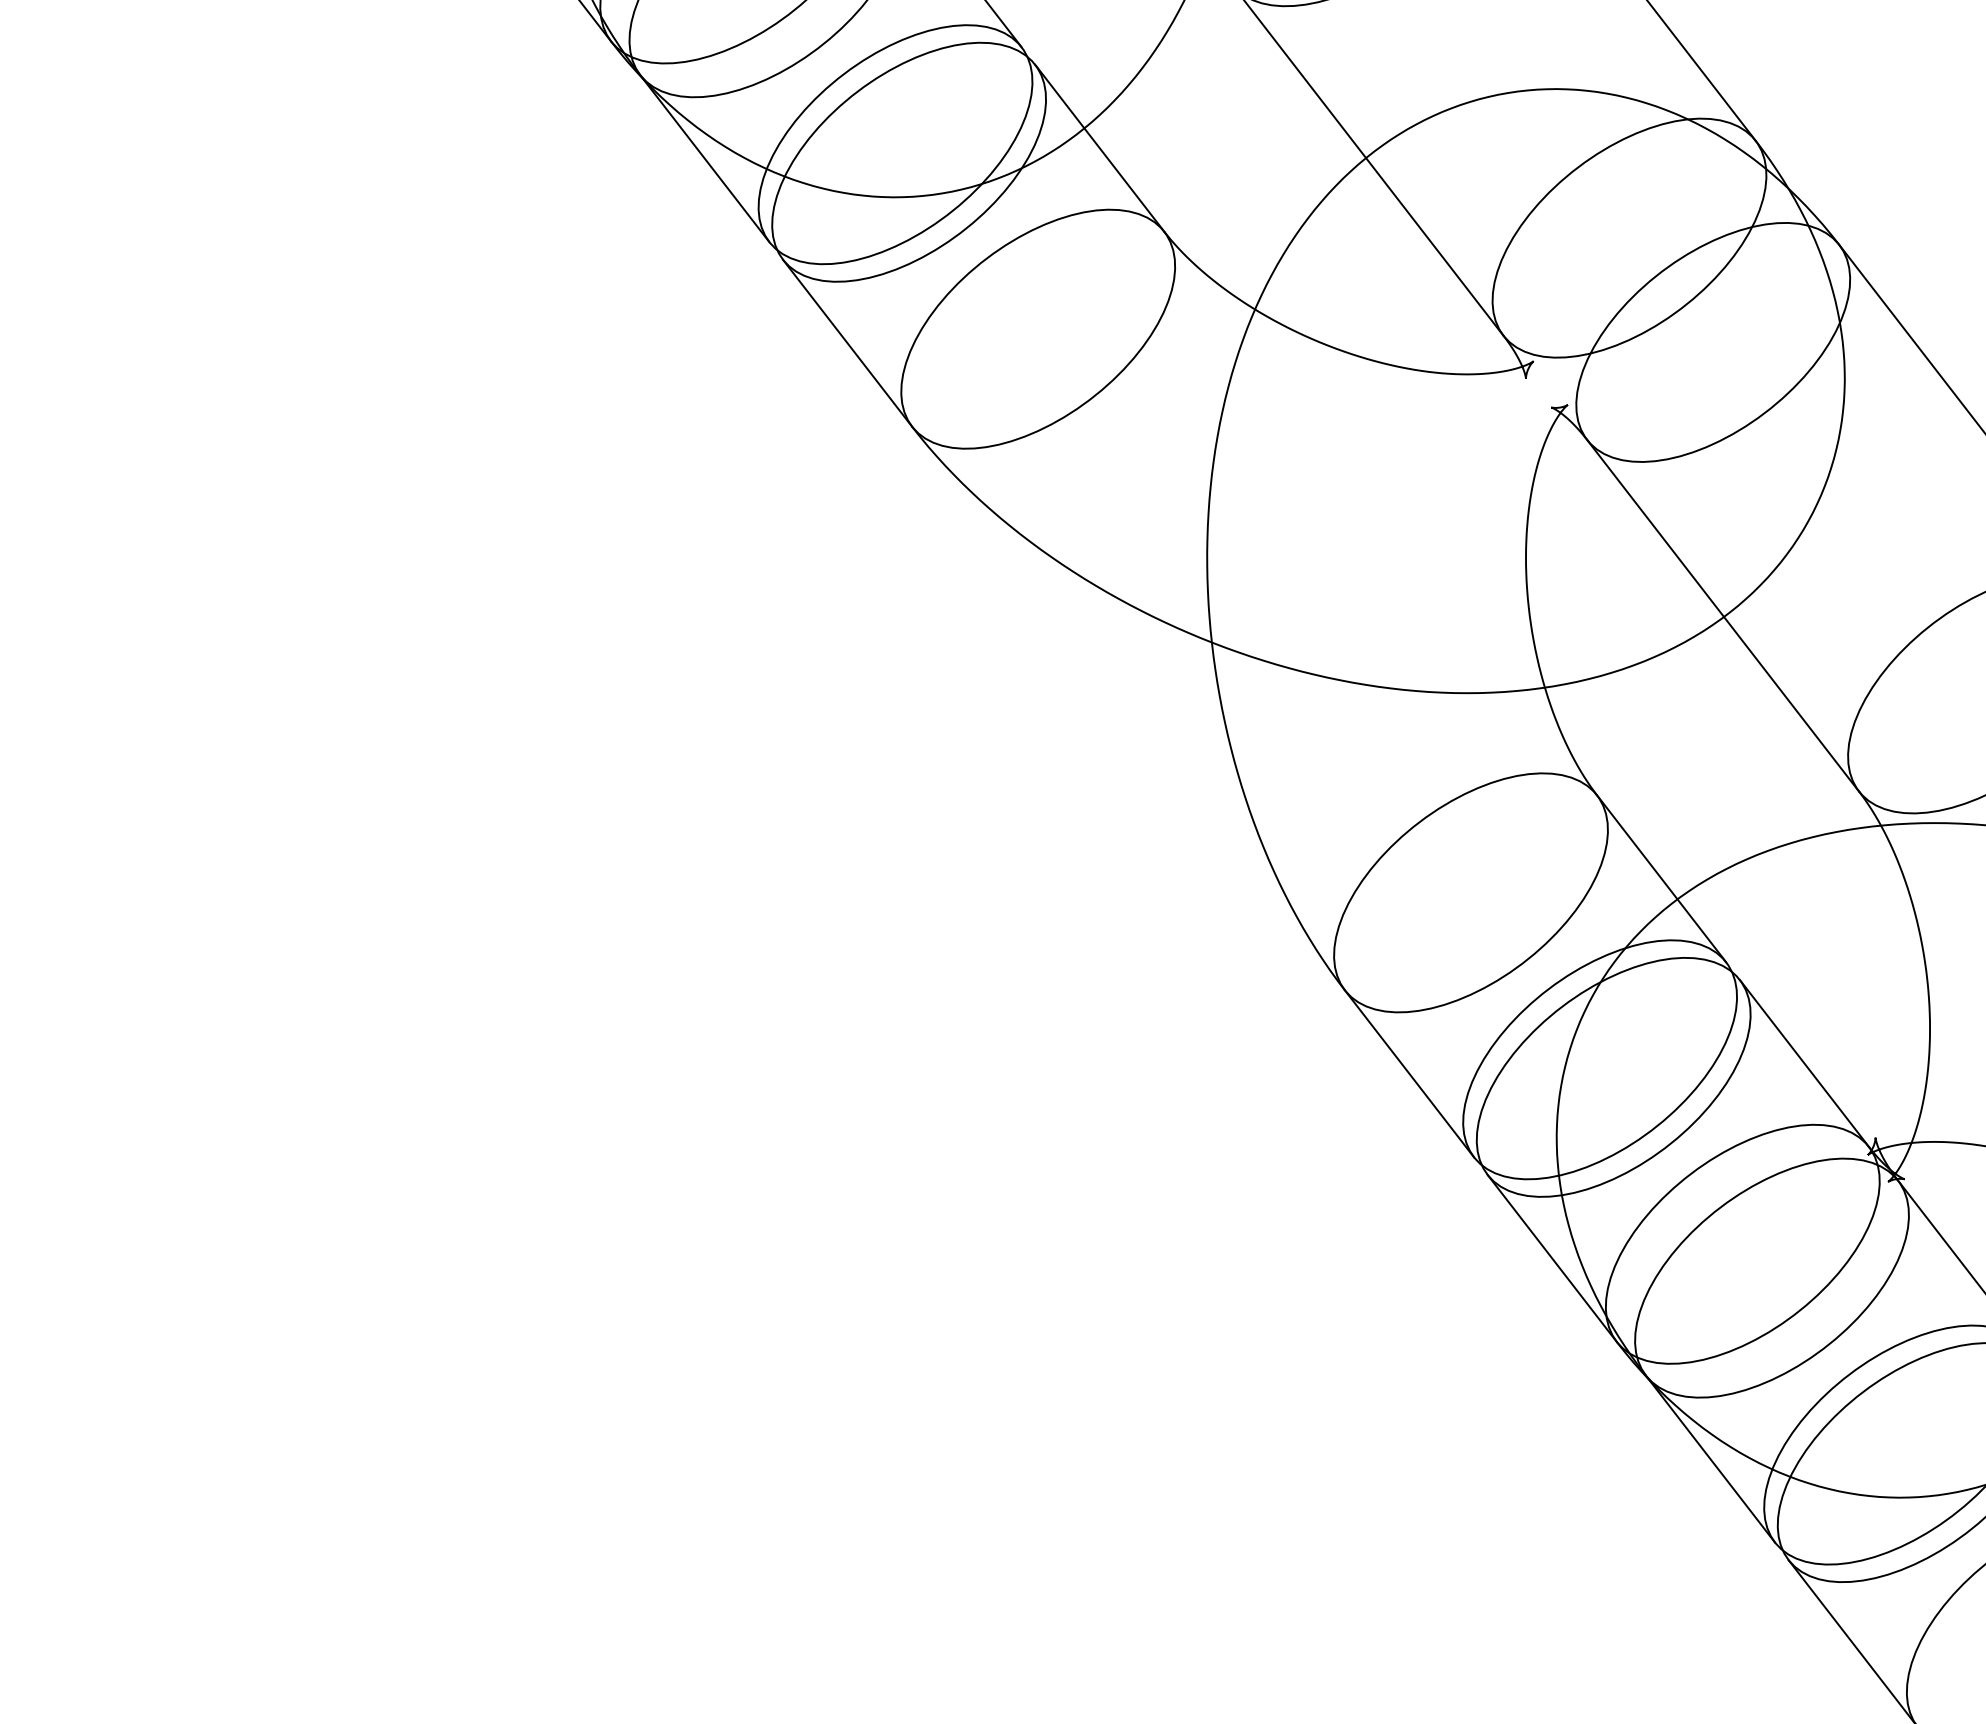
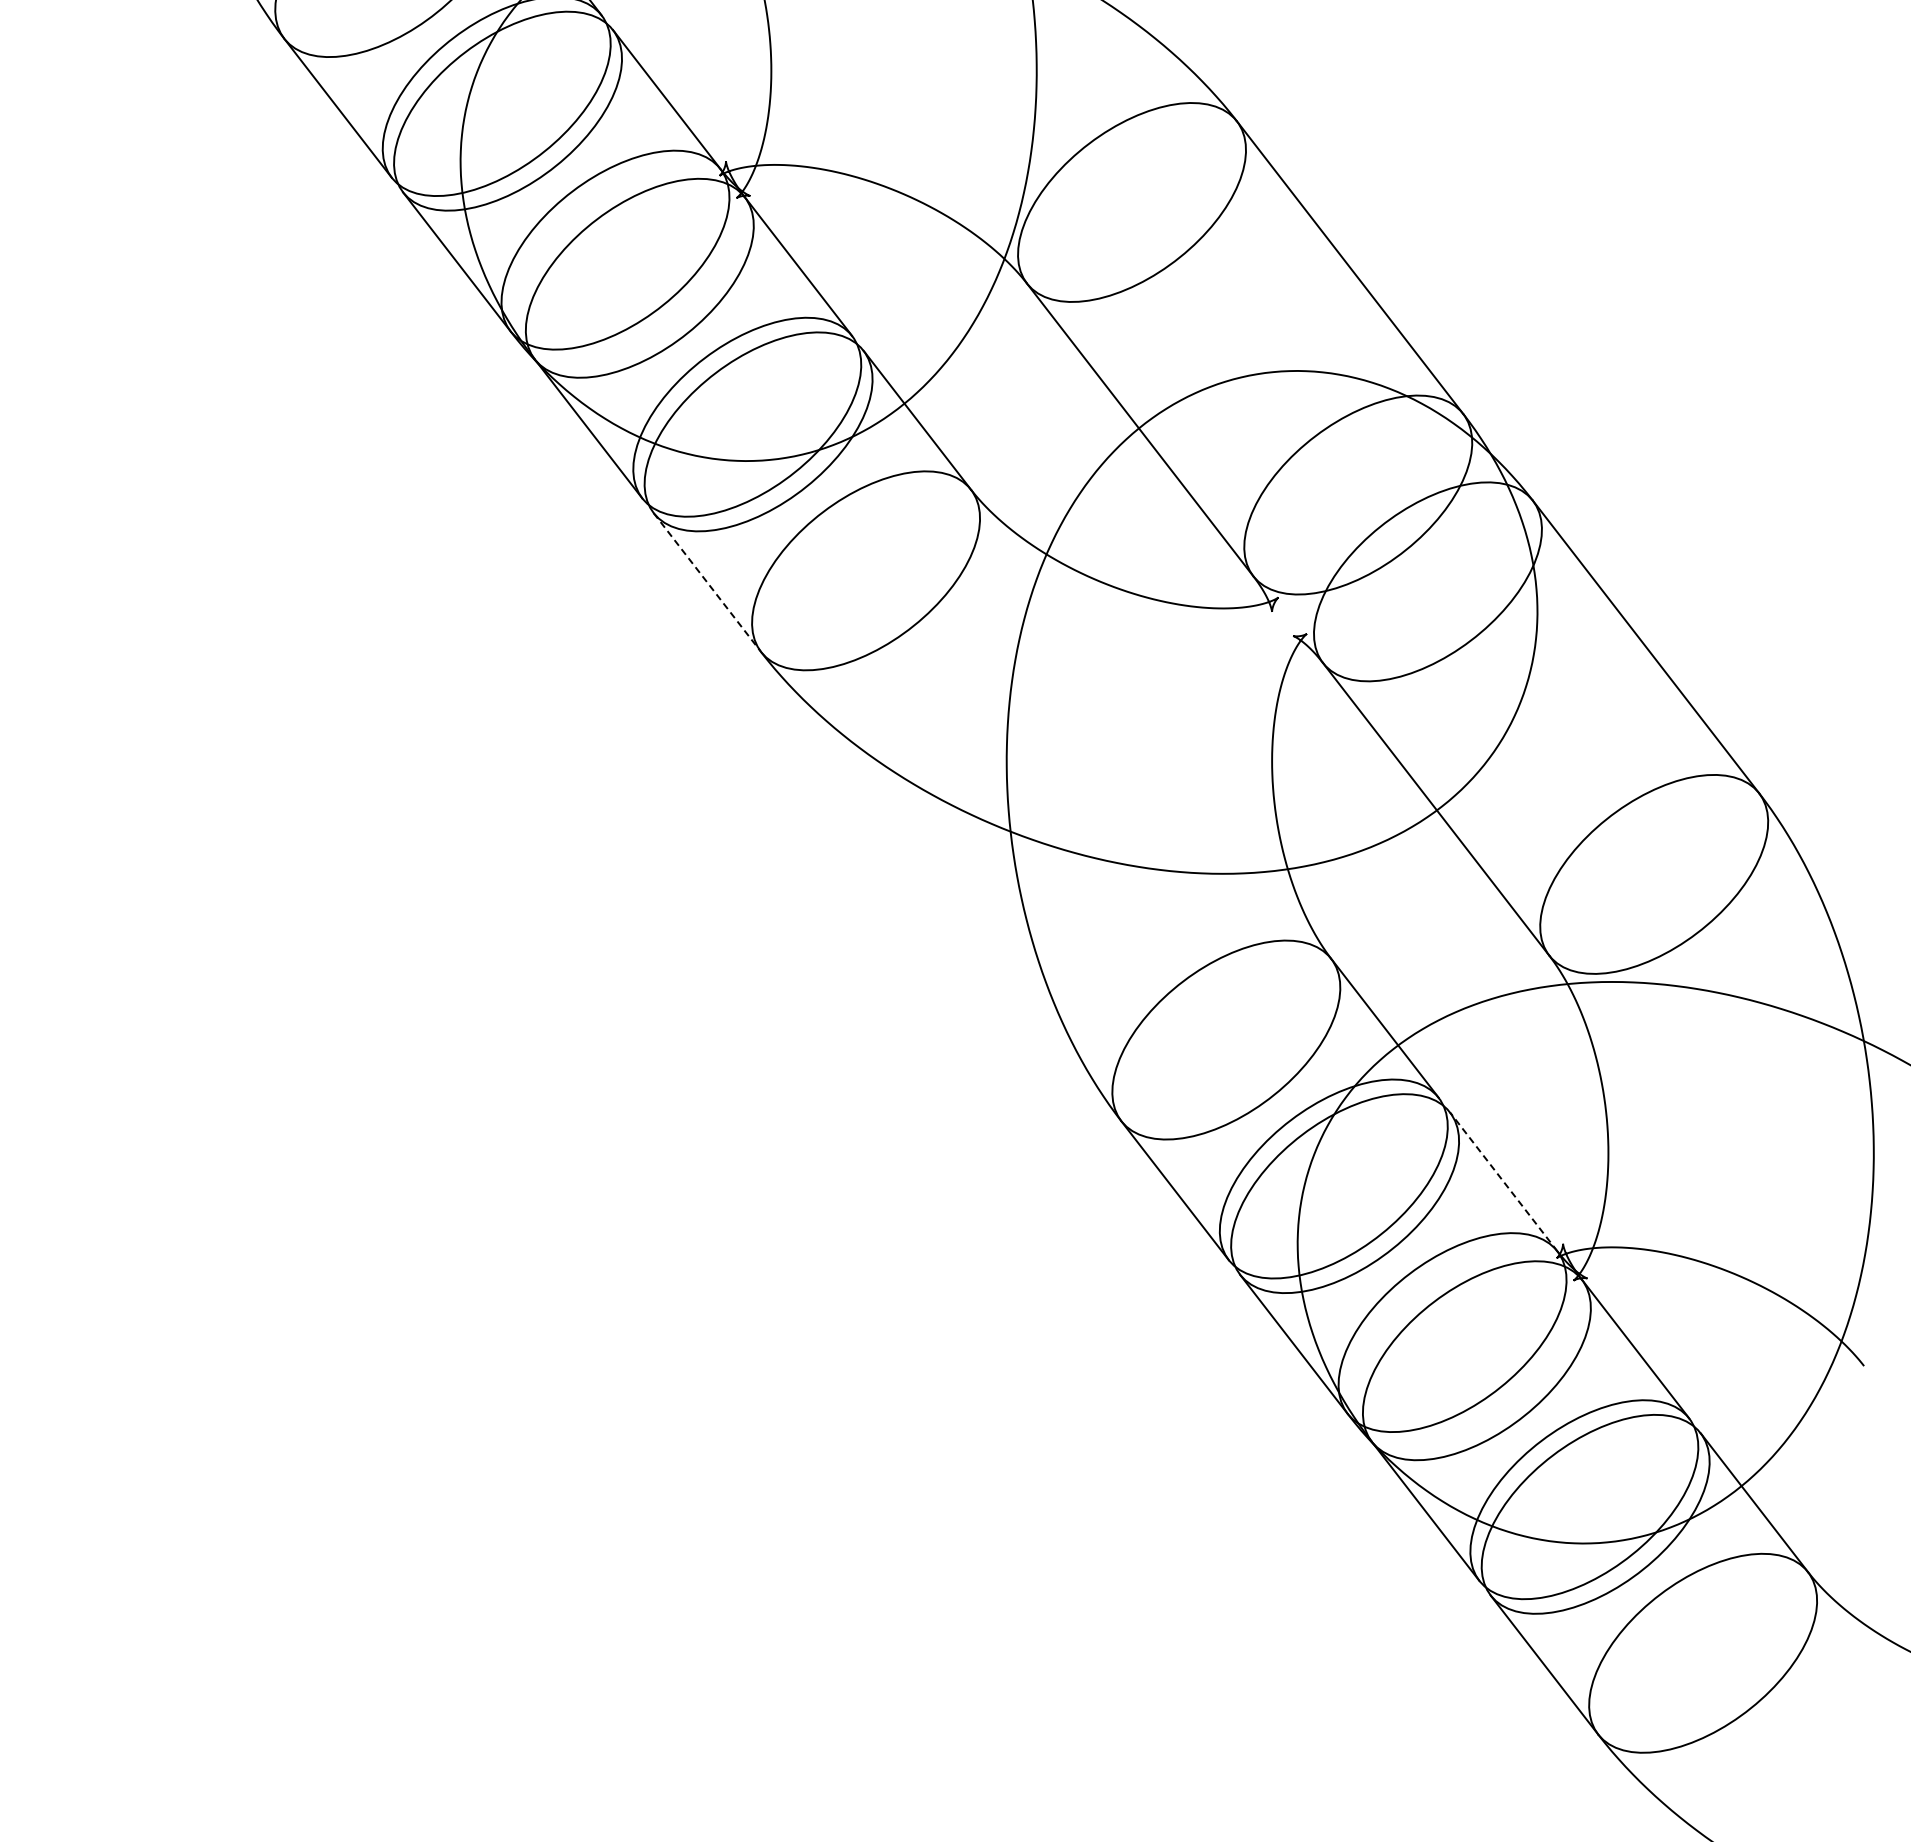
line: (847, 343) -> (707, 582), solid -> dashed
line: (1803, 1062) -> (1503, 1181), solid -> dashed

